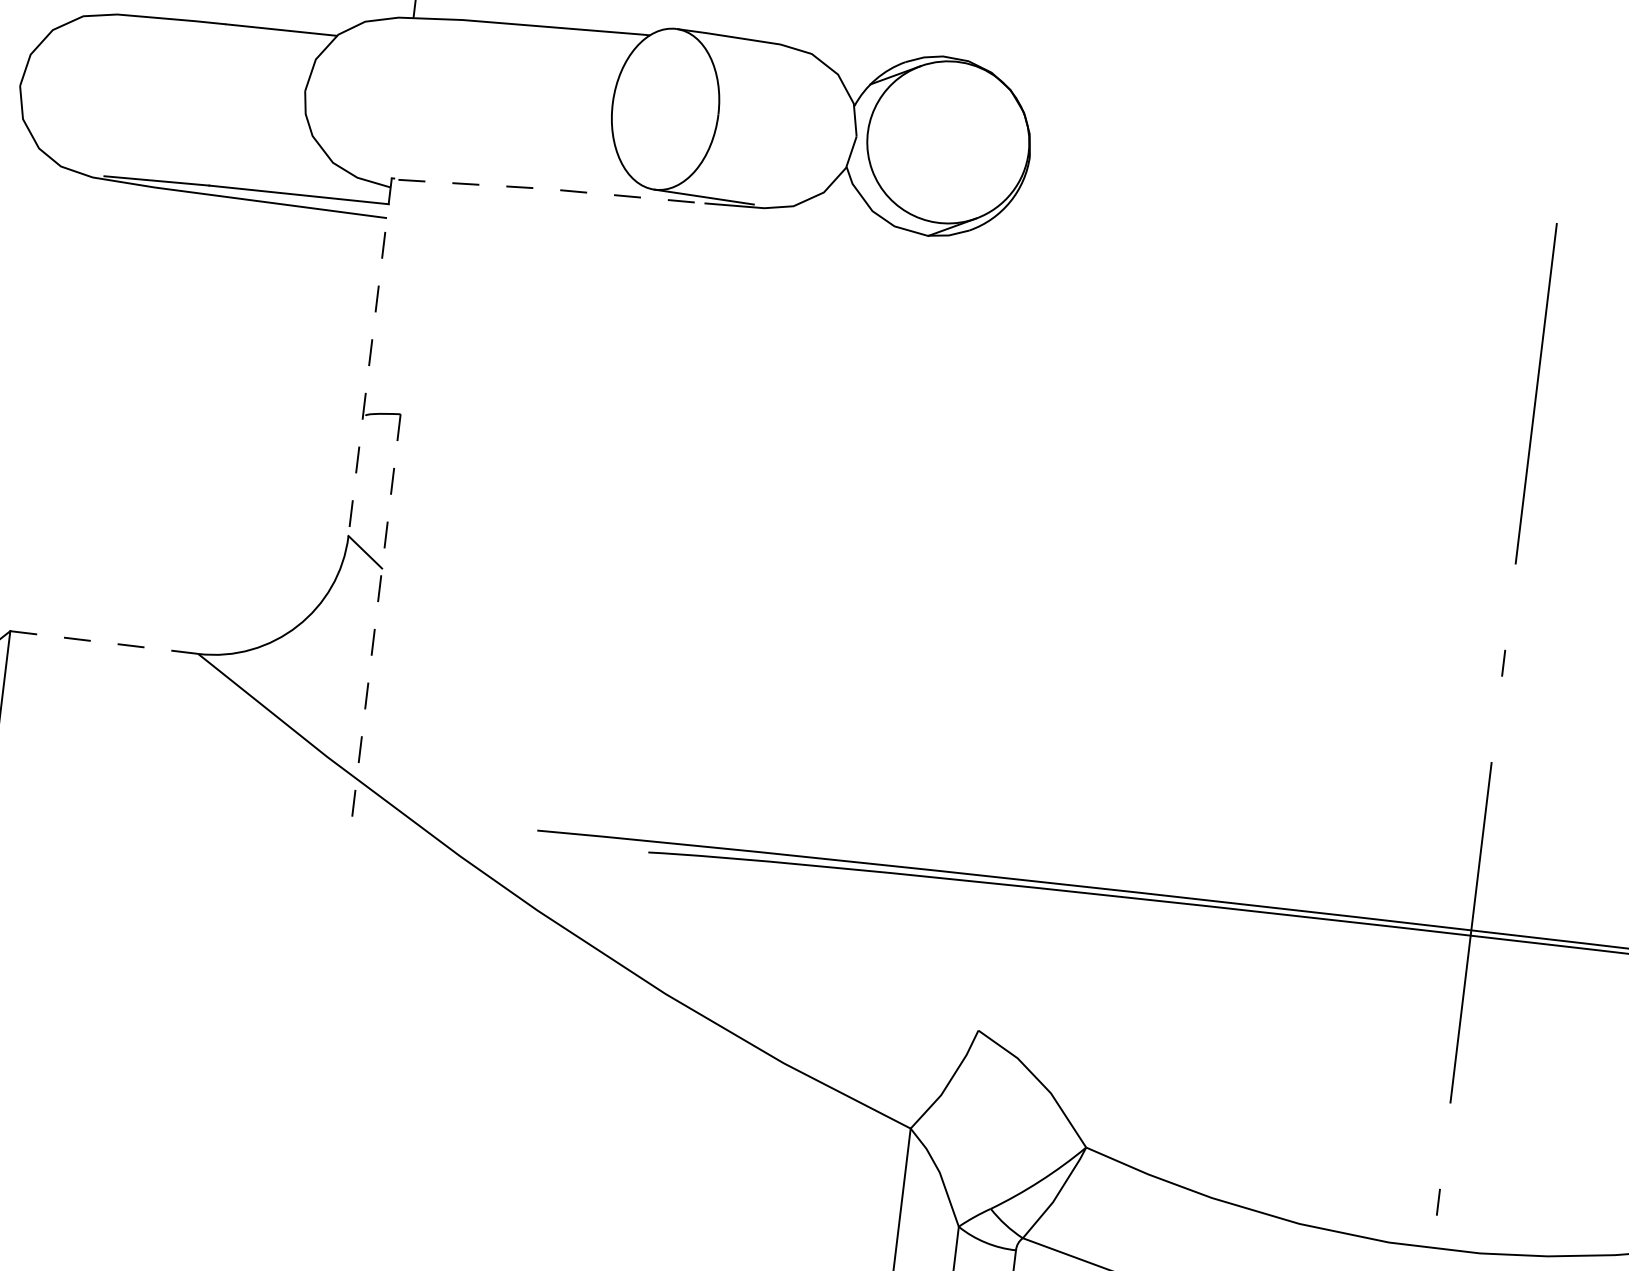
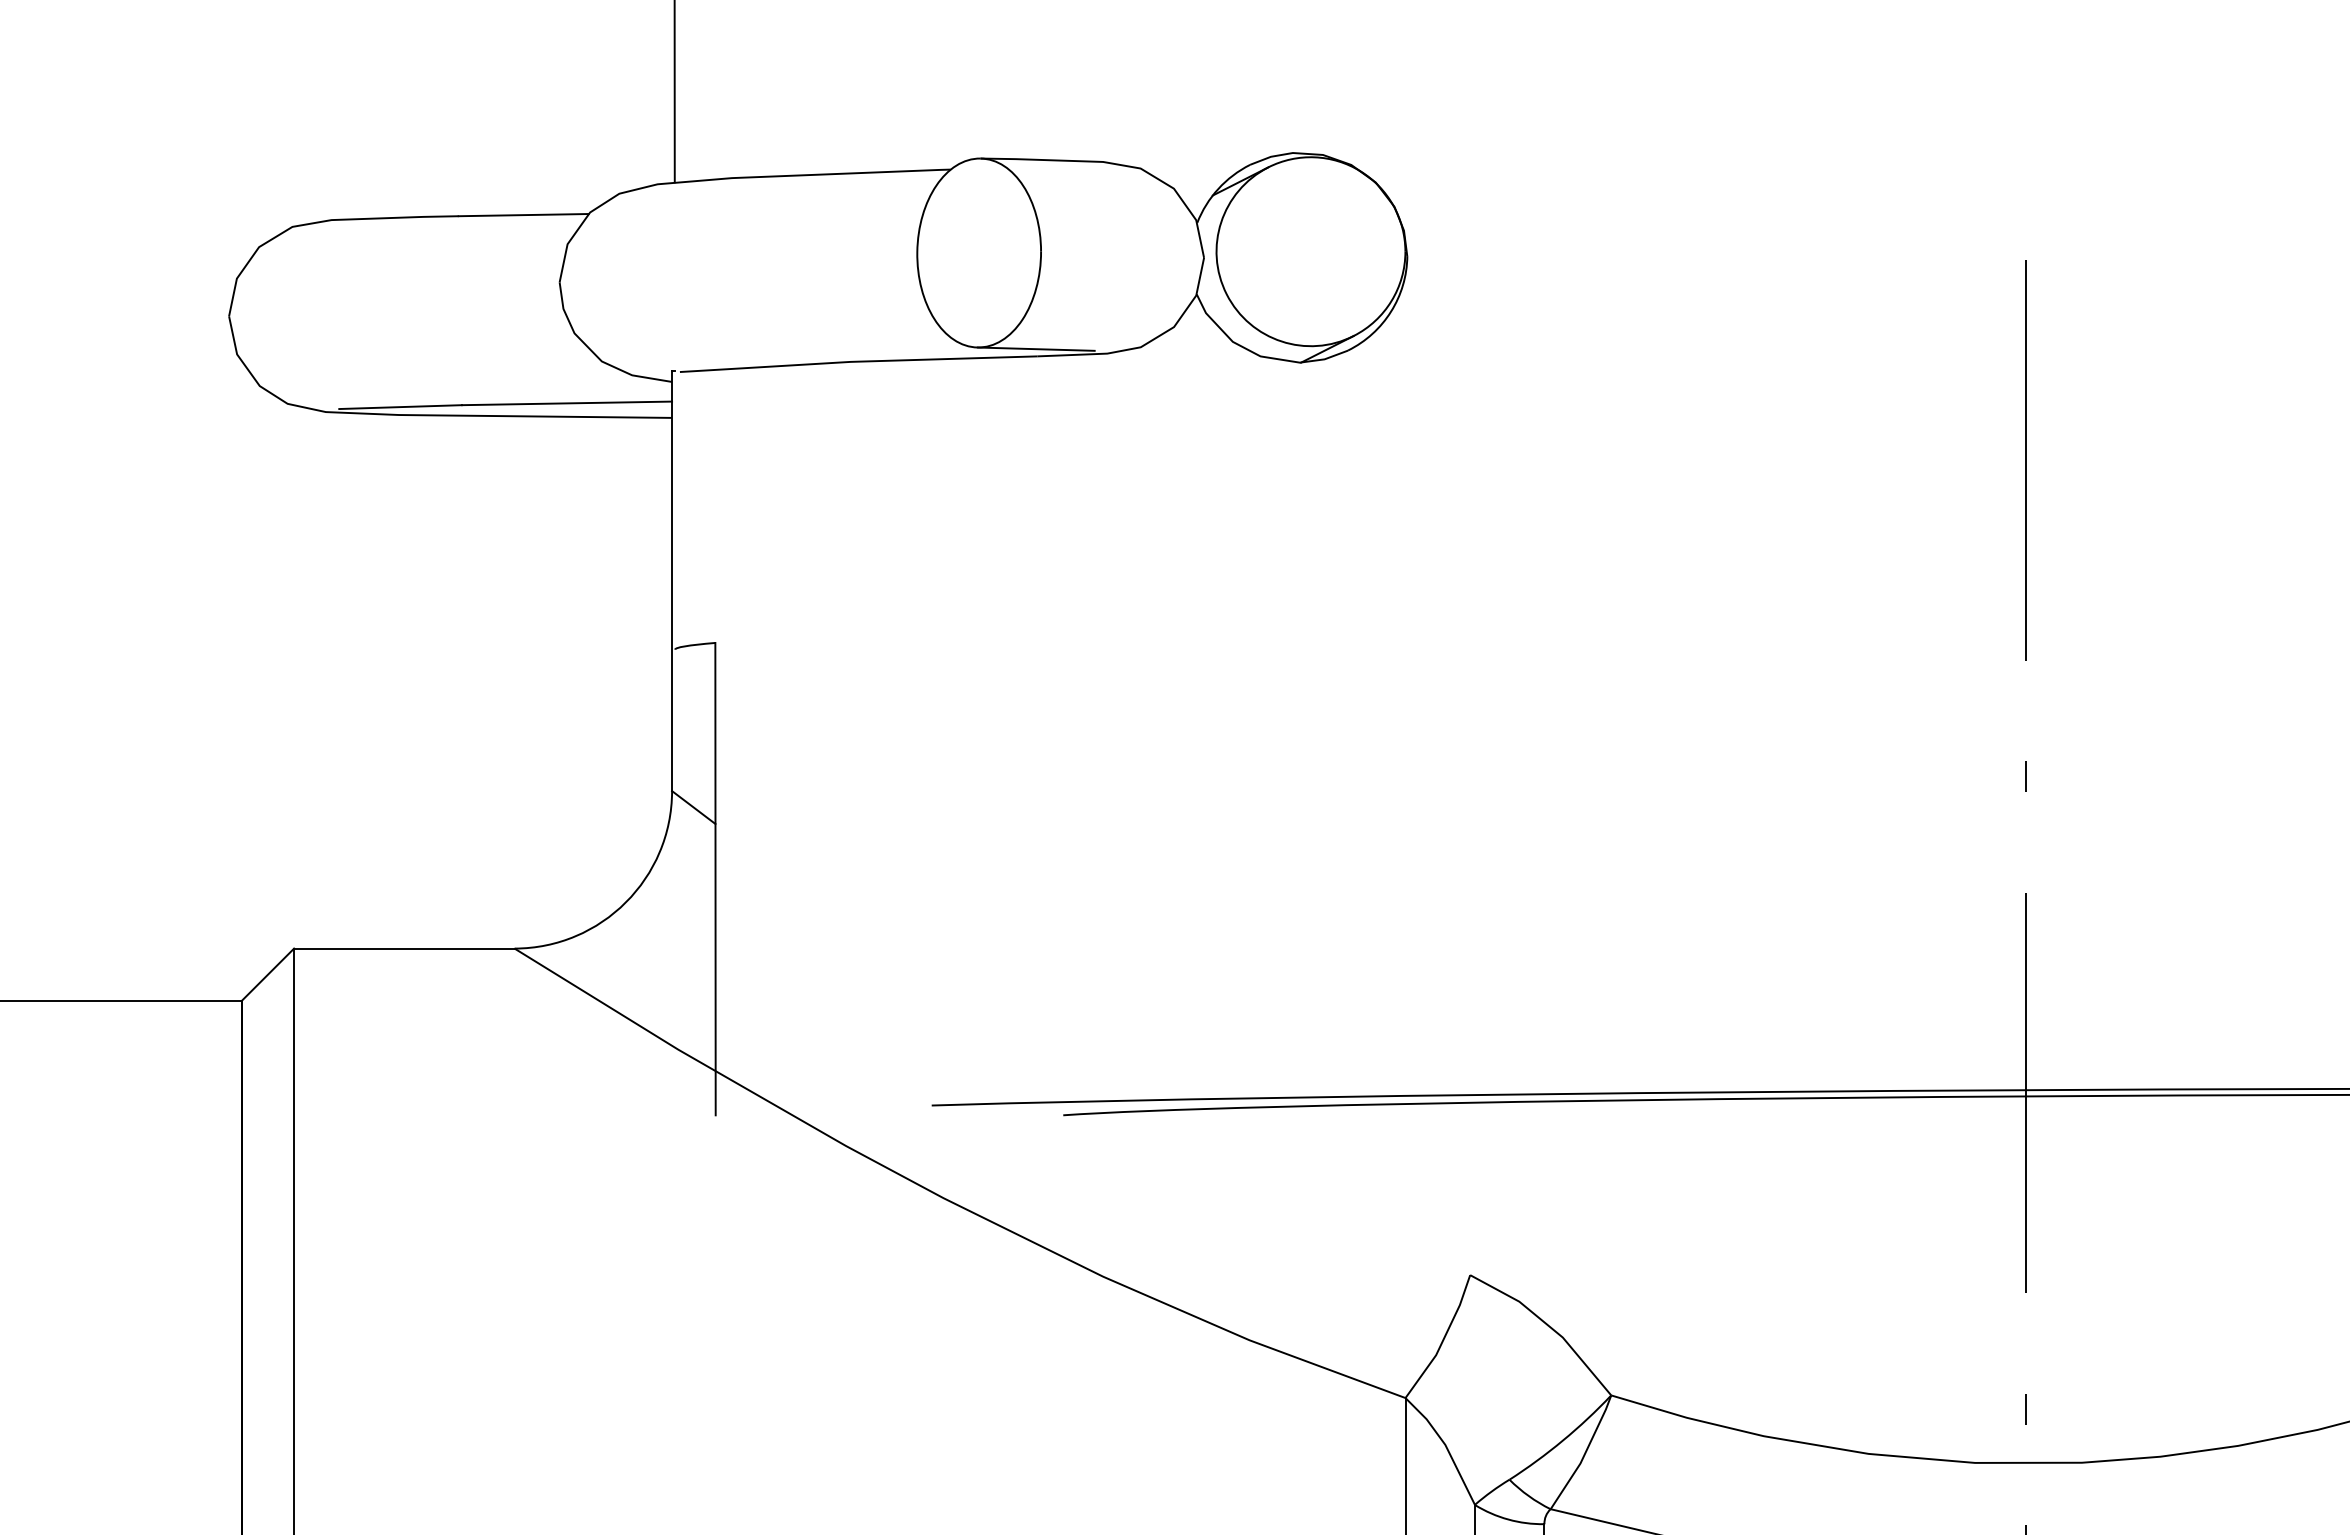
line: (551, 189) -> (858, 361), dashed -> solid
line: (370, 357) -> (672, 581), dashed -> solid
line: (376, 615) -> (715, 879), dashed -> solid
line: (103, 642) -> (403, 948), dashed -> solid

